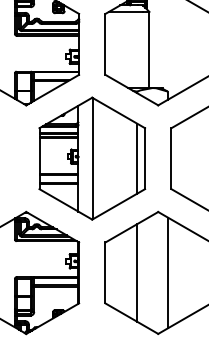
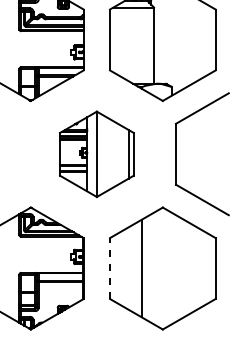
part: (91, 158) -> (96, 154), size x0.7
line: (105, 272) -> (110, 268), solid -> dashed
line: (167, 272) -> (172, 268), removed

